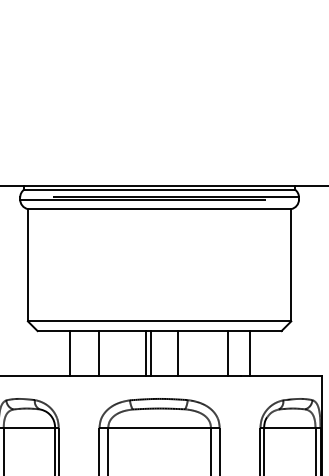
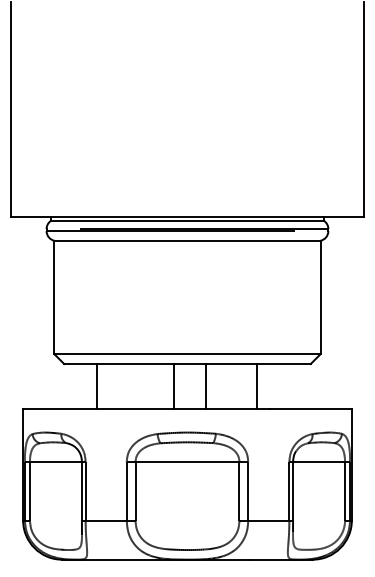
line: (98, 353) -> (125, 386), removed
line: (150, 353) -> (178, 386), removed
line: (249, 353) -> (278, 386), removed

